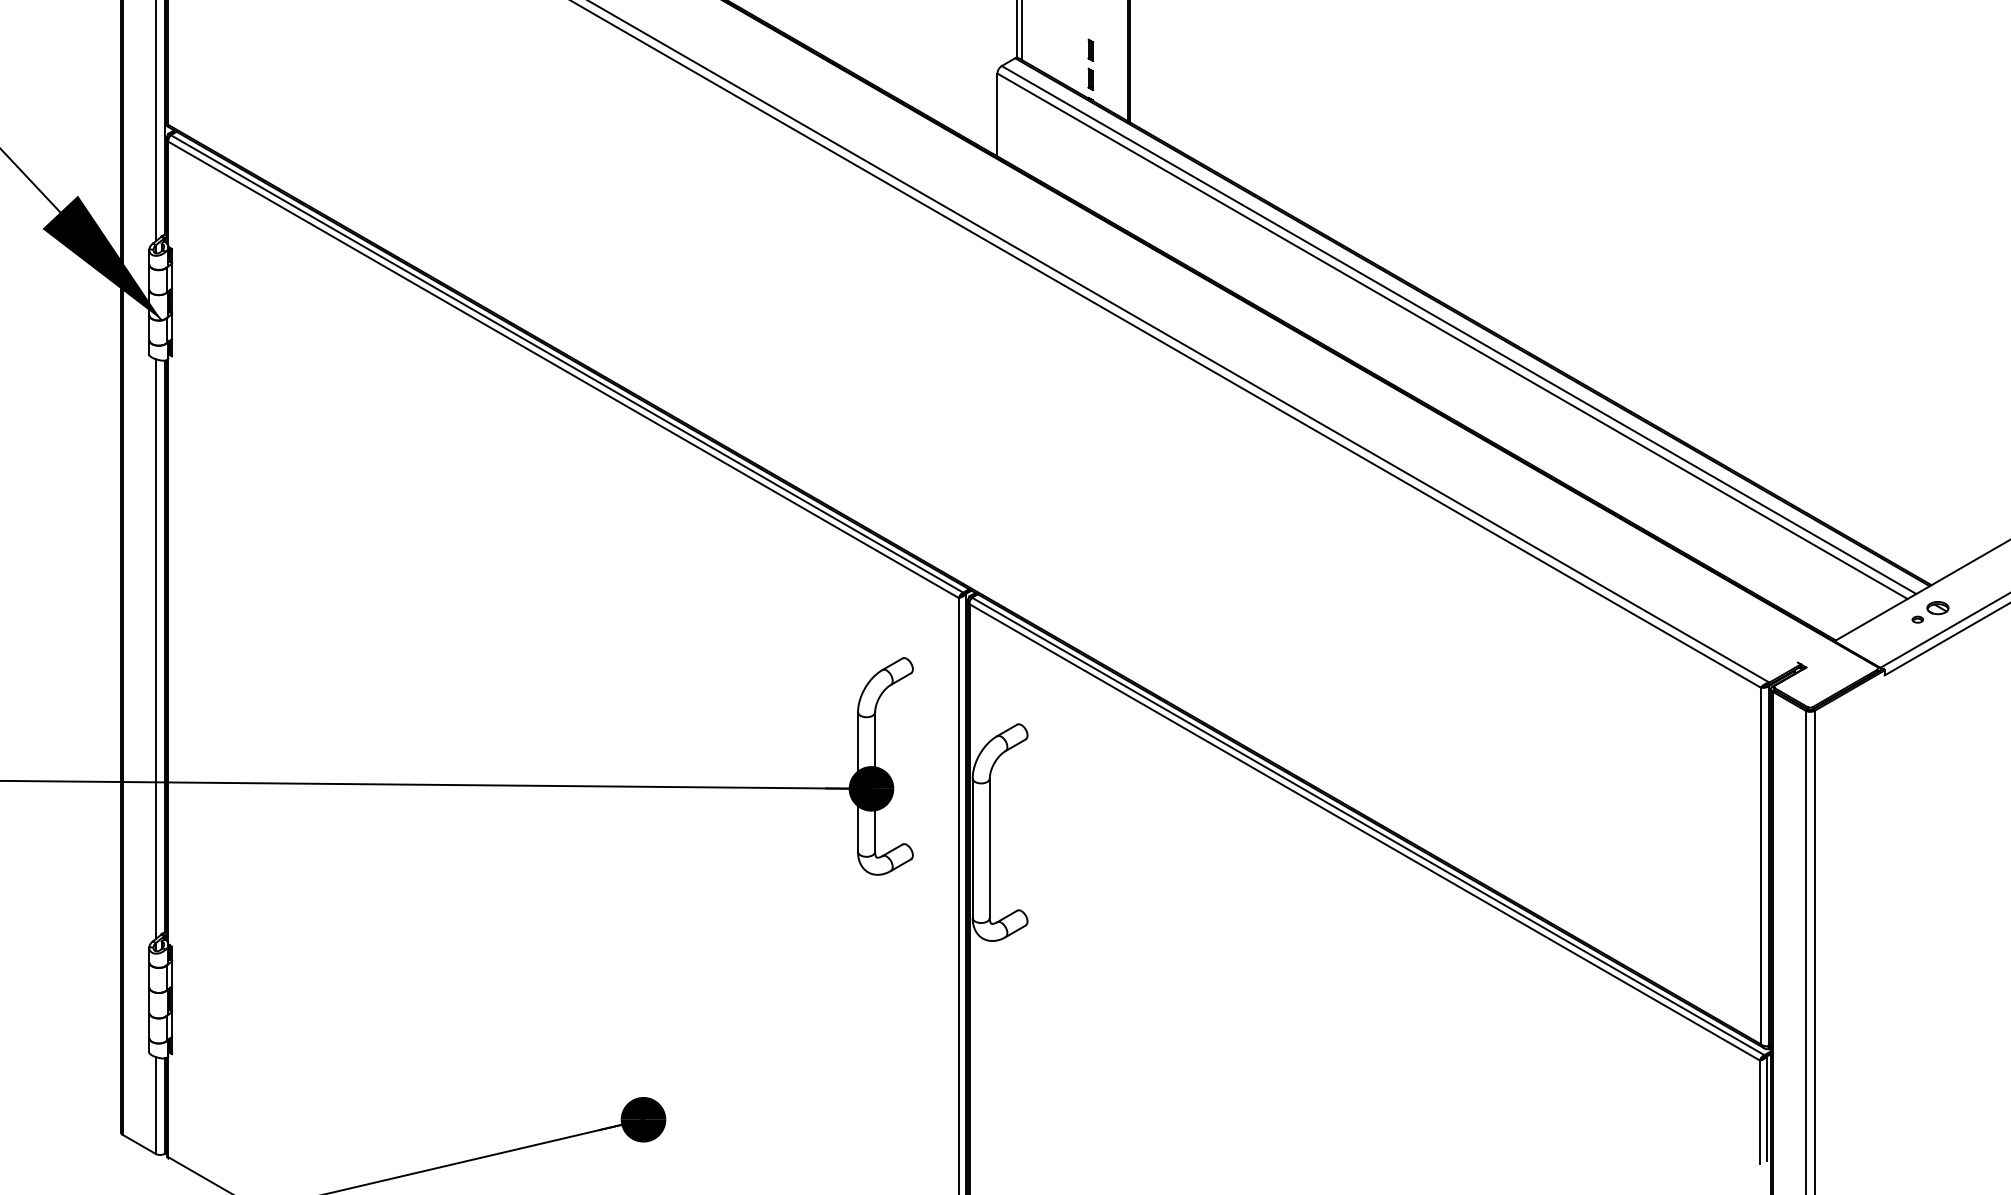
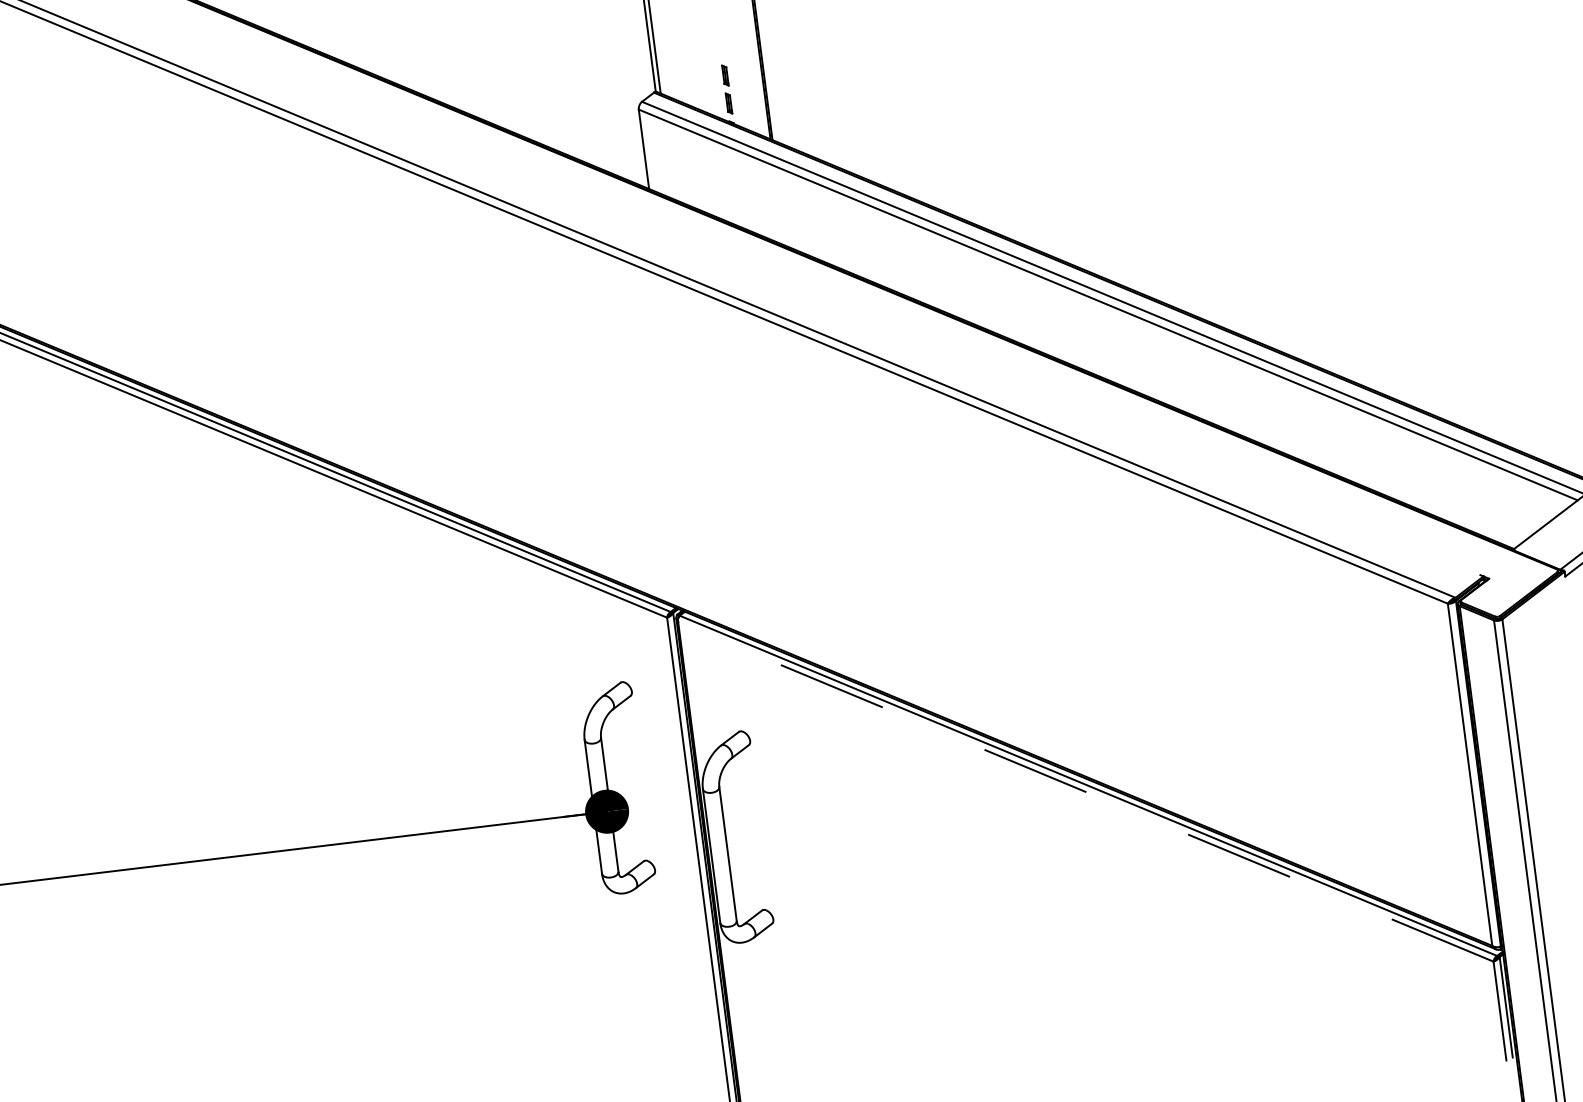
line: (1364, 832) -> (1085, 792), solid -> dashed

